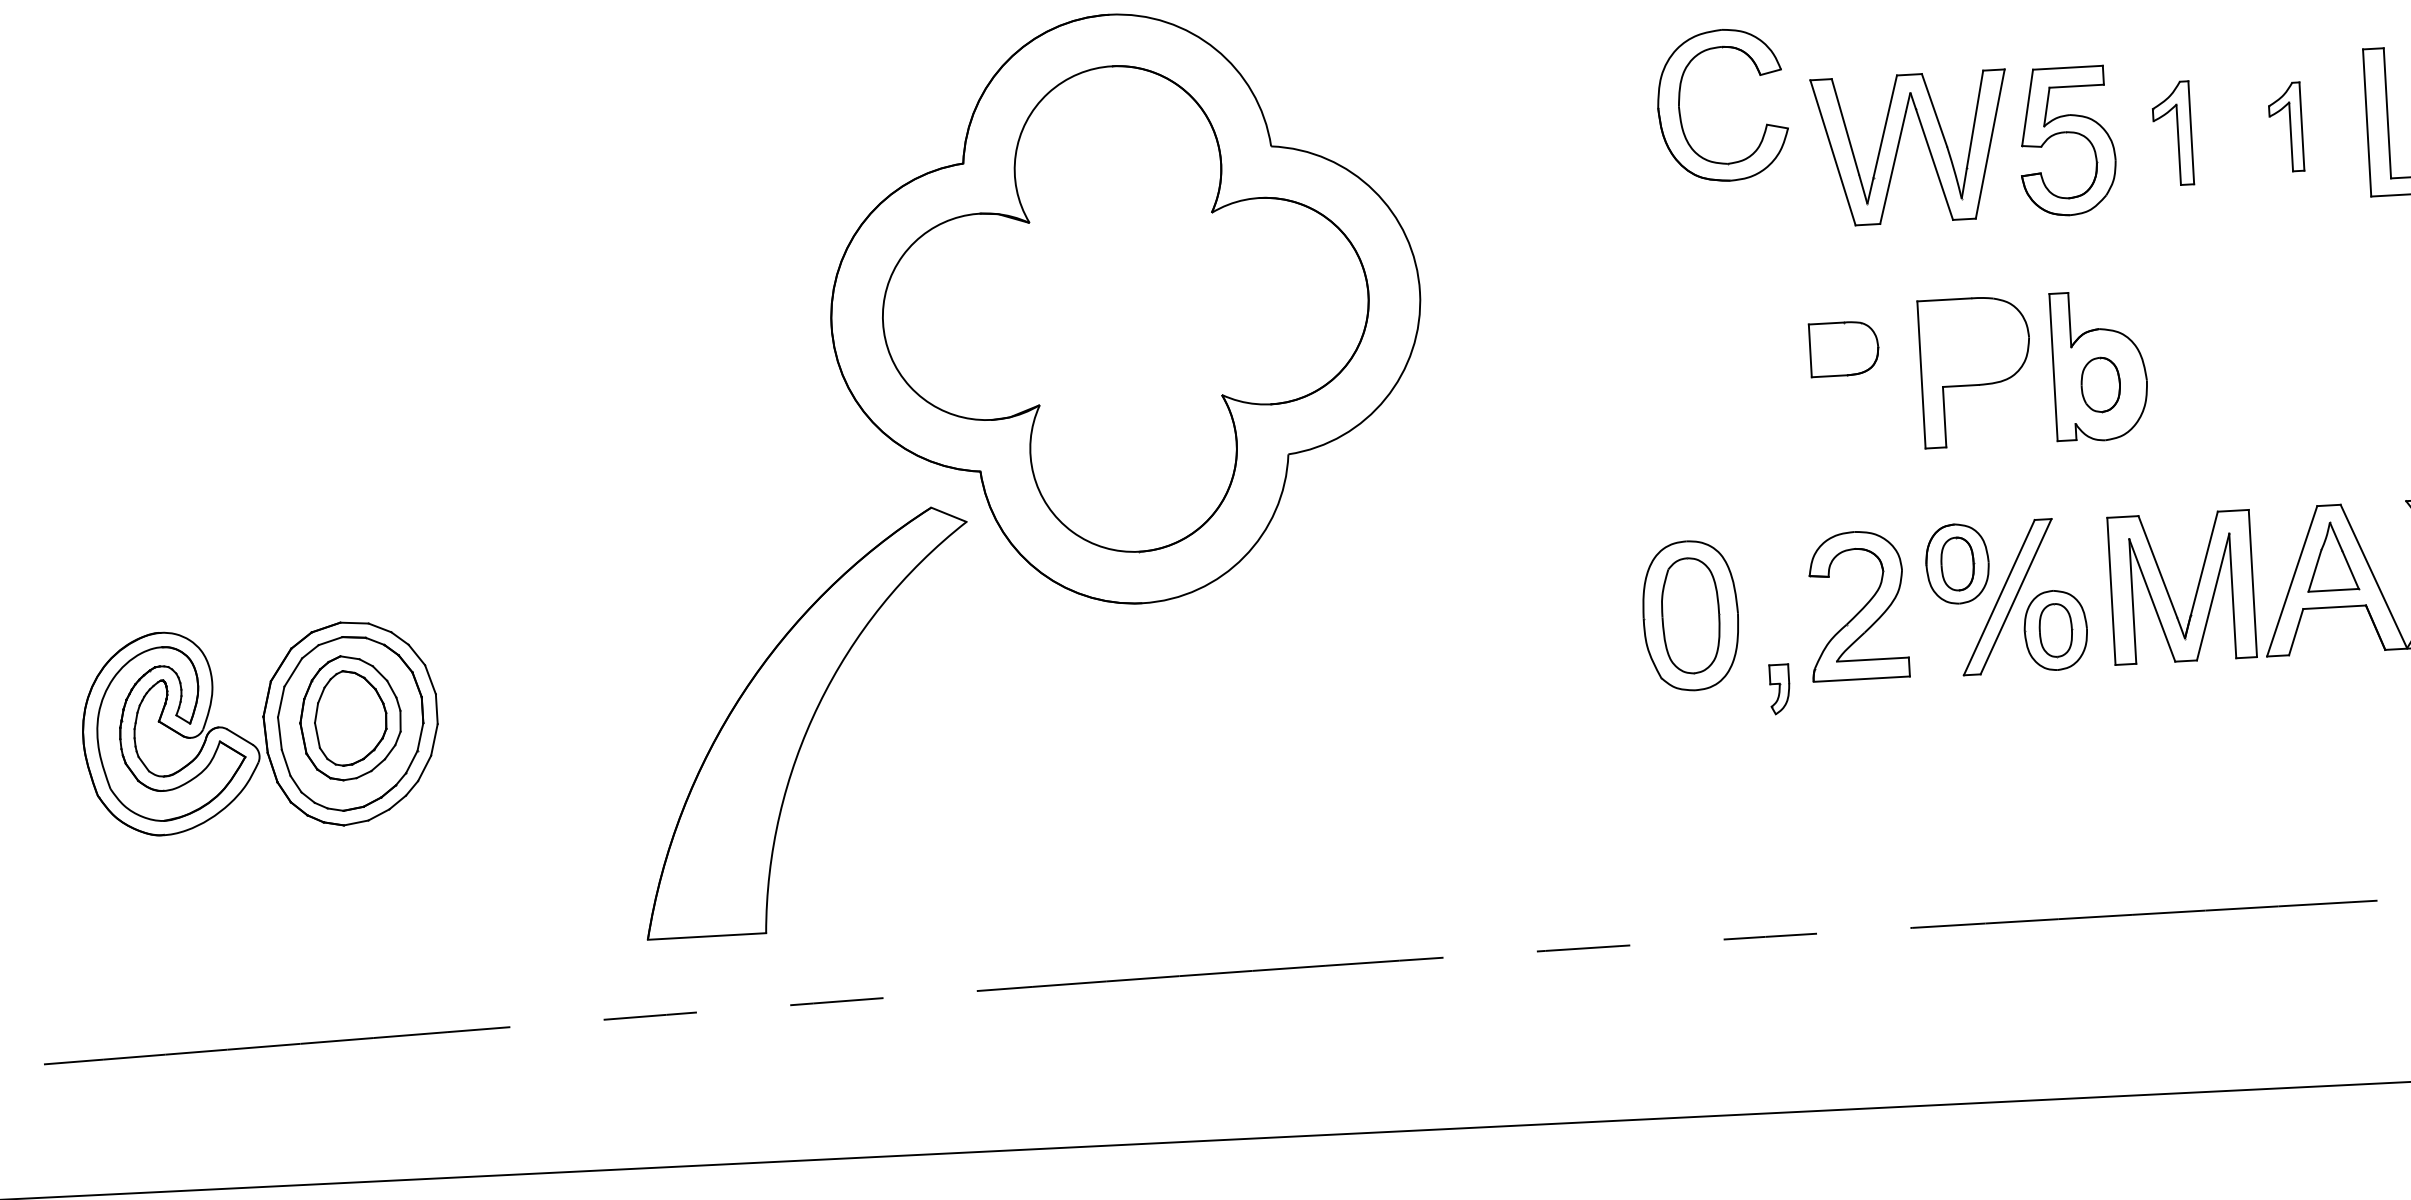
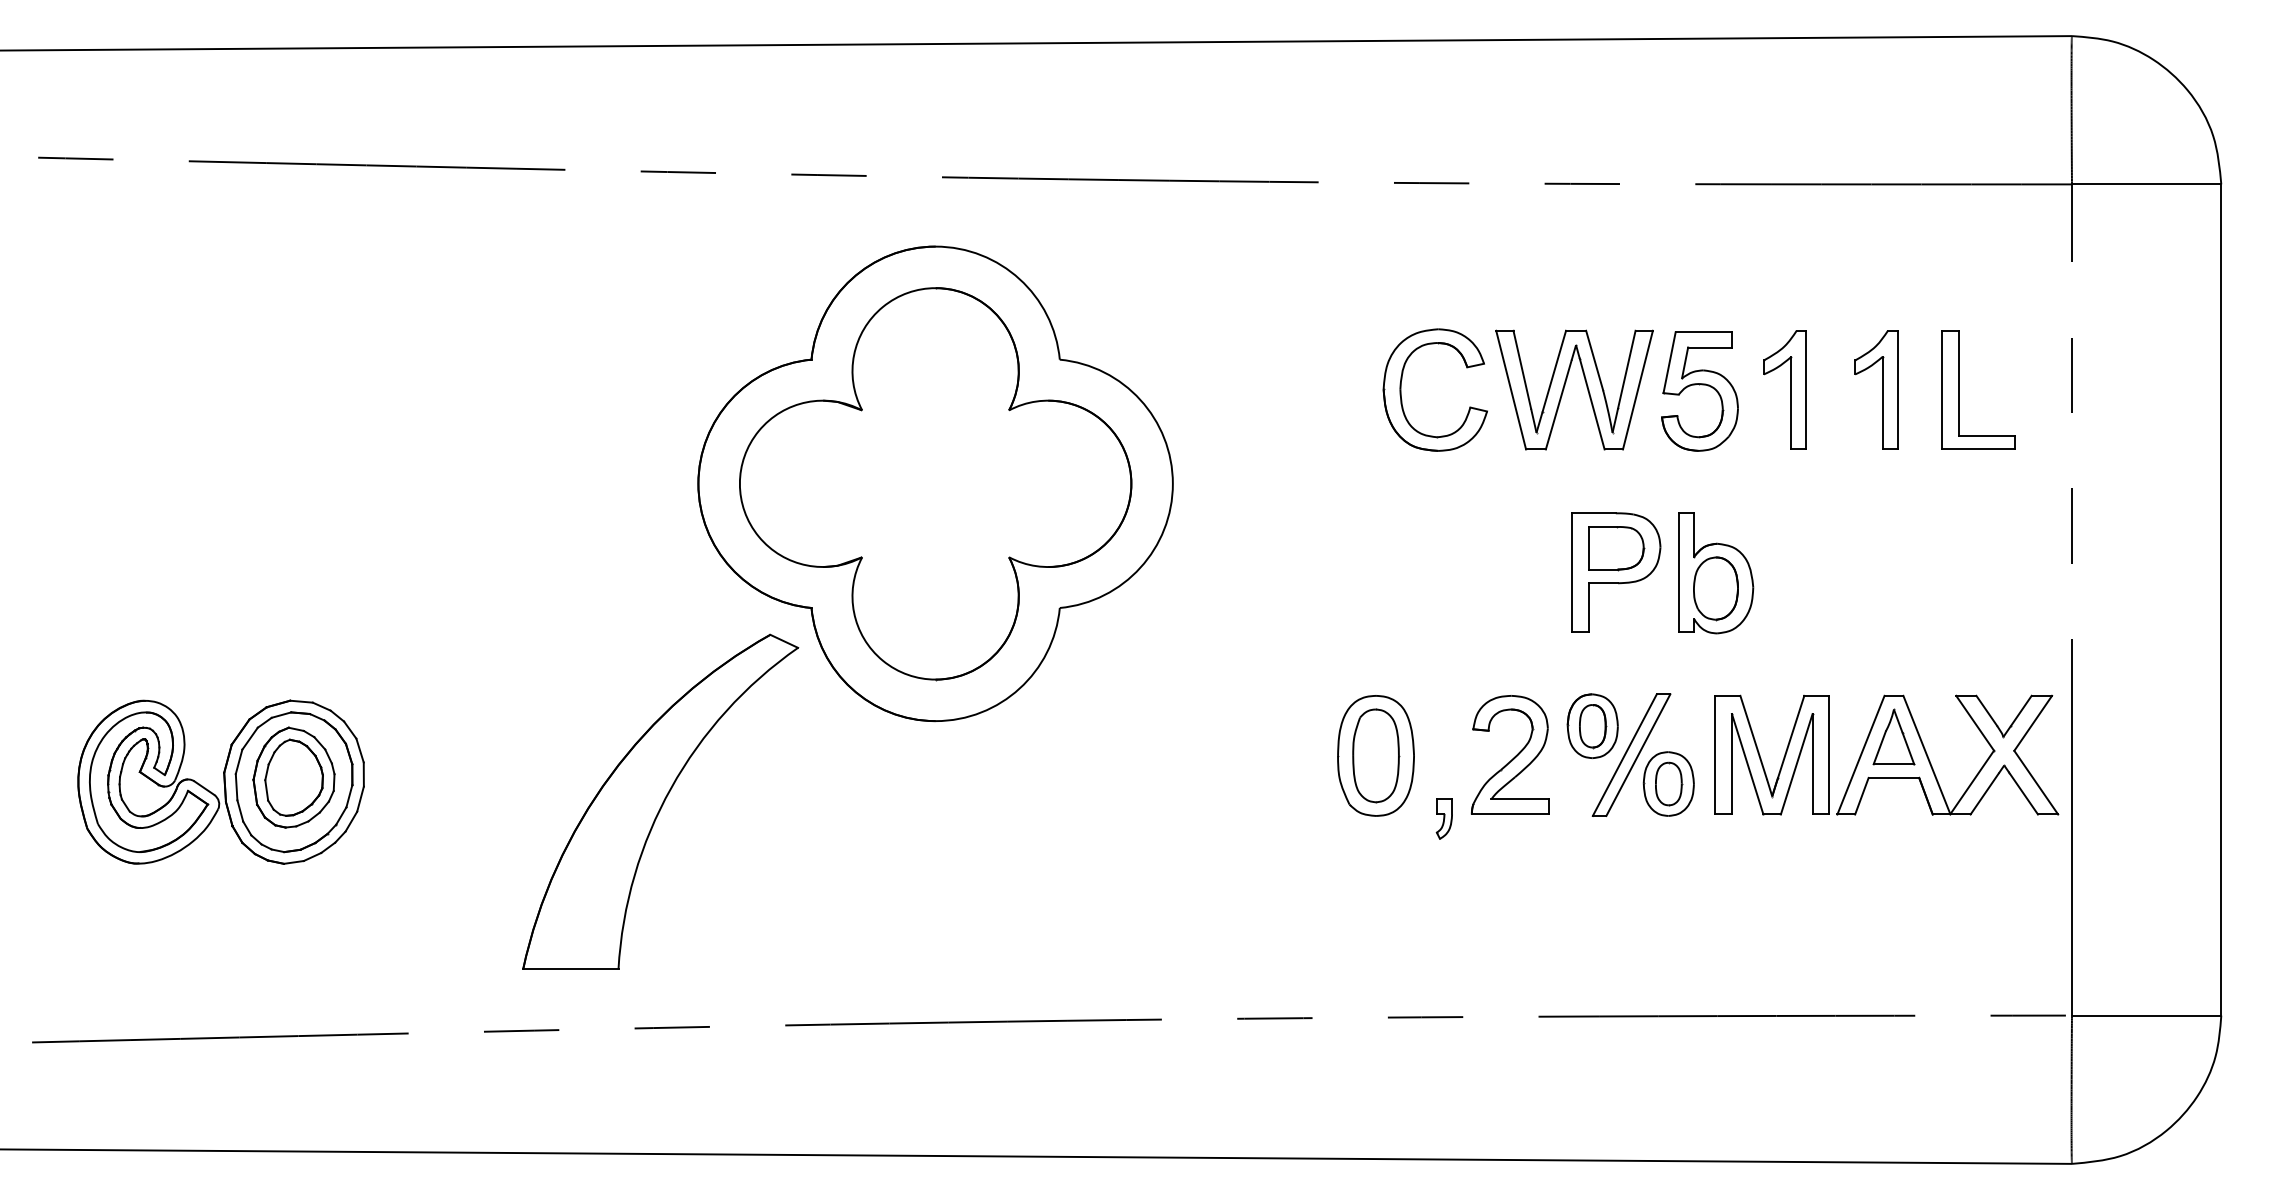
part: (1680, 107) -> (1401, 389), moved
part: (2286, 126) -> (1876, 389), size x1.67
part: (2171, 133) -> (1784, 389), size x1.43
part: (1844, 349) -> (1616, 548), moved
part: (2100, 384) -> (1715, 588), size x1.43

